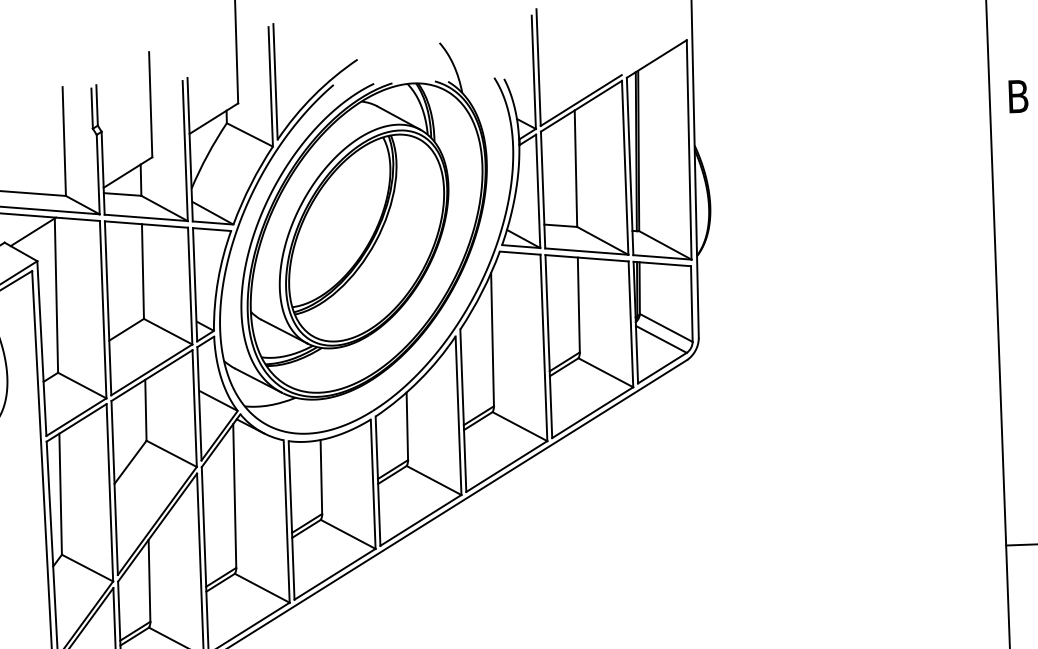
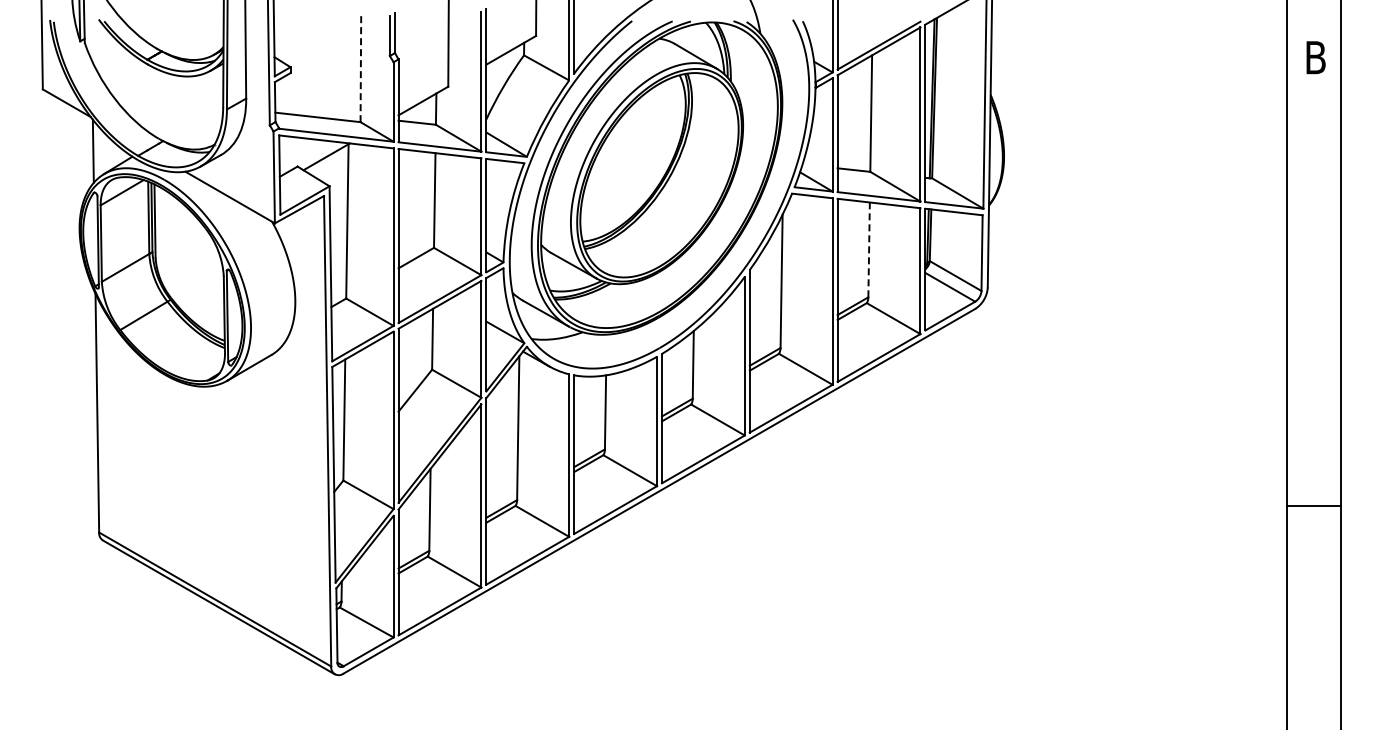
line: (63, 141) -> (360, 67), solid -> dashed
line: (579, 304) -> (869, 249), solid -> dashed

